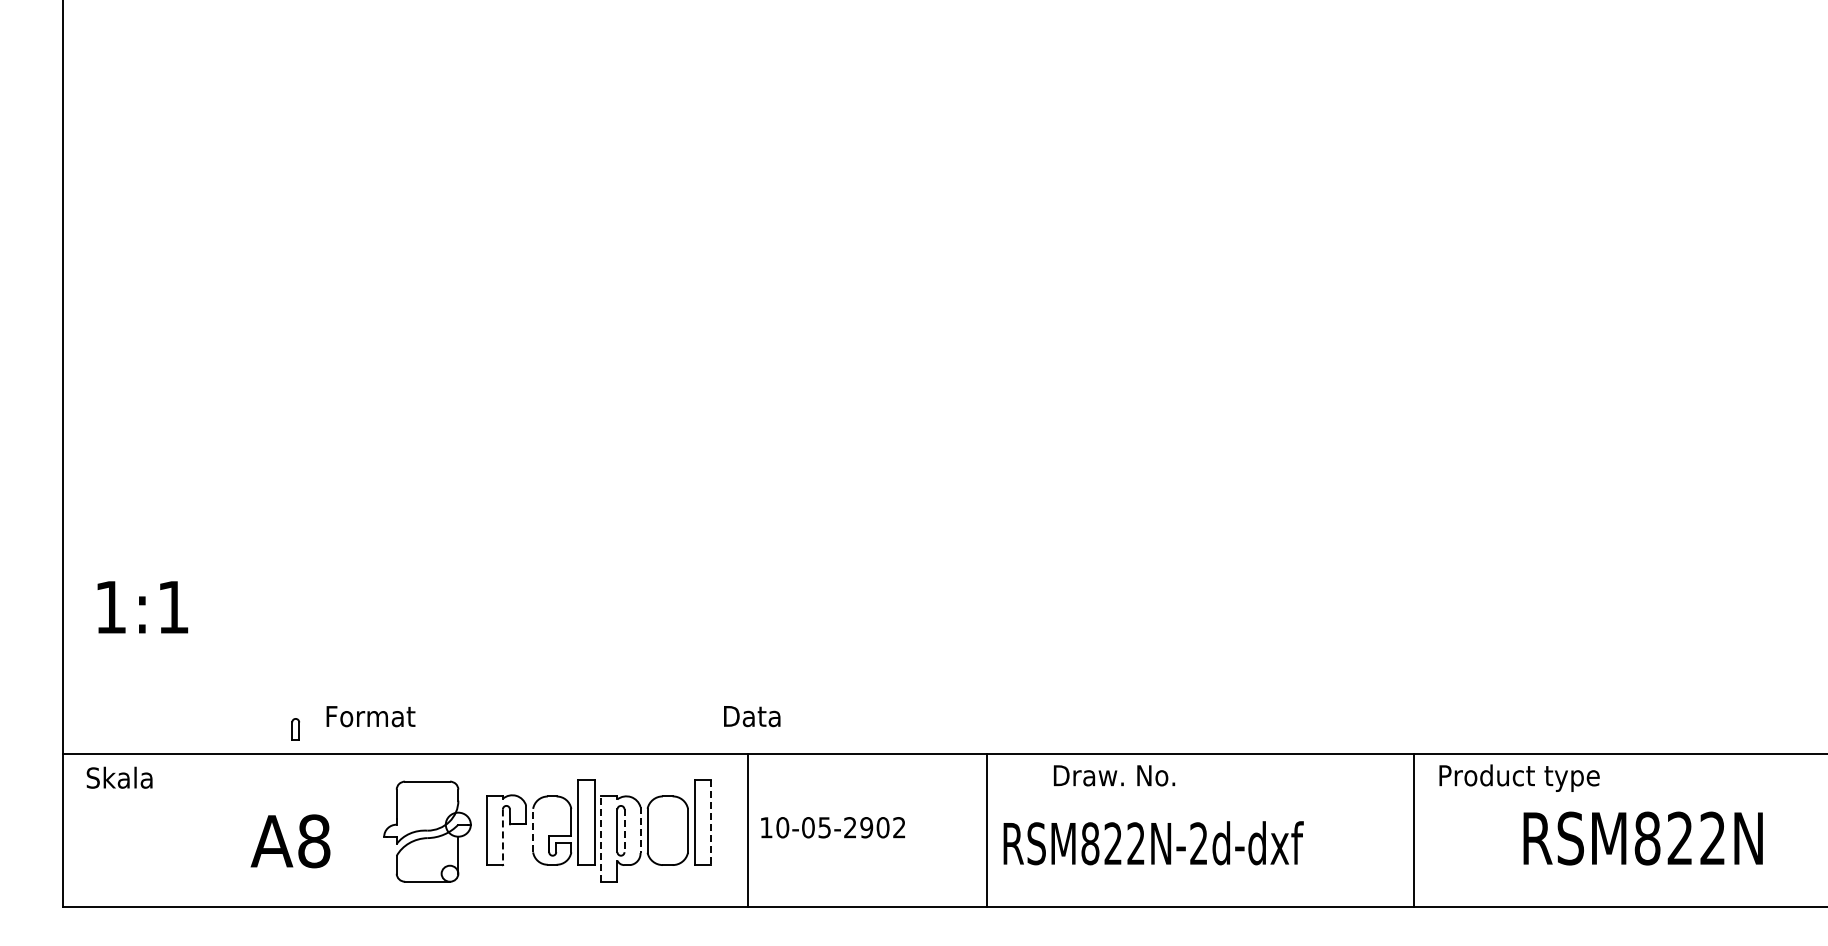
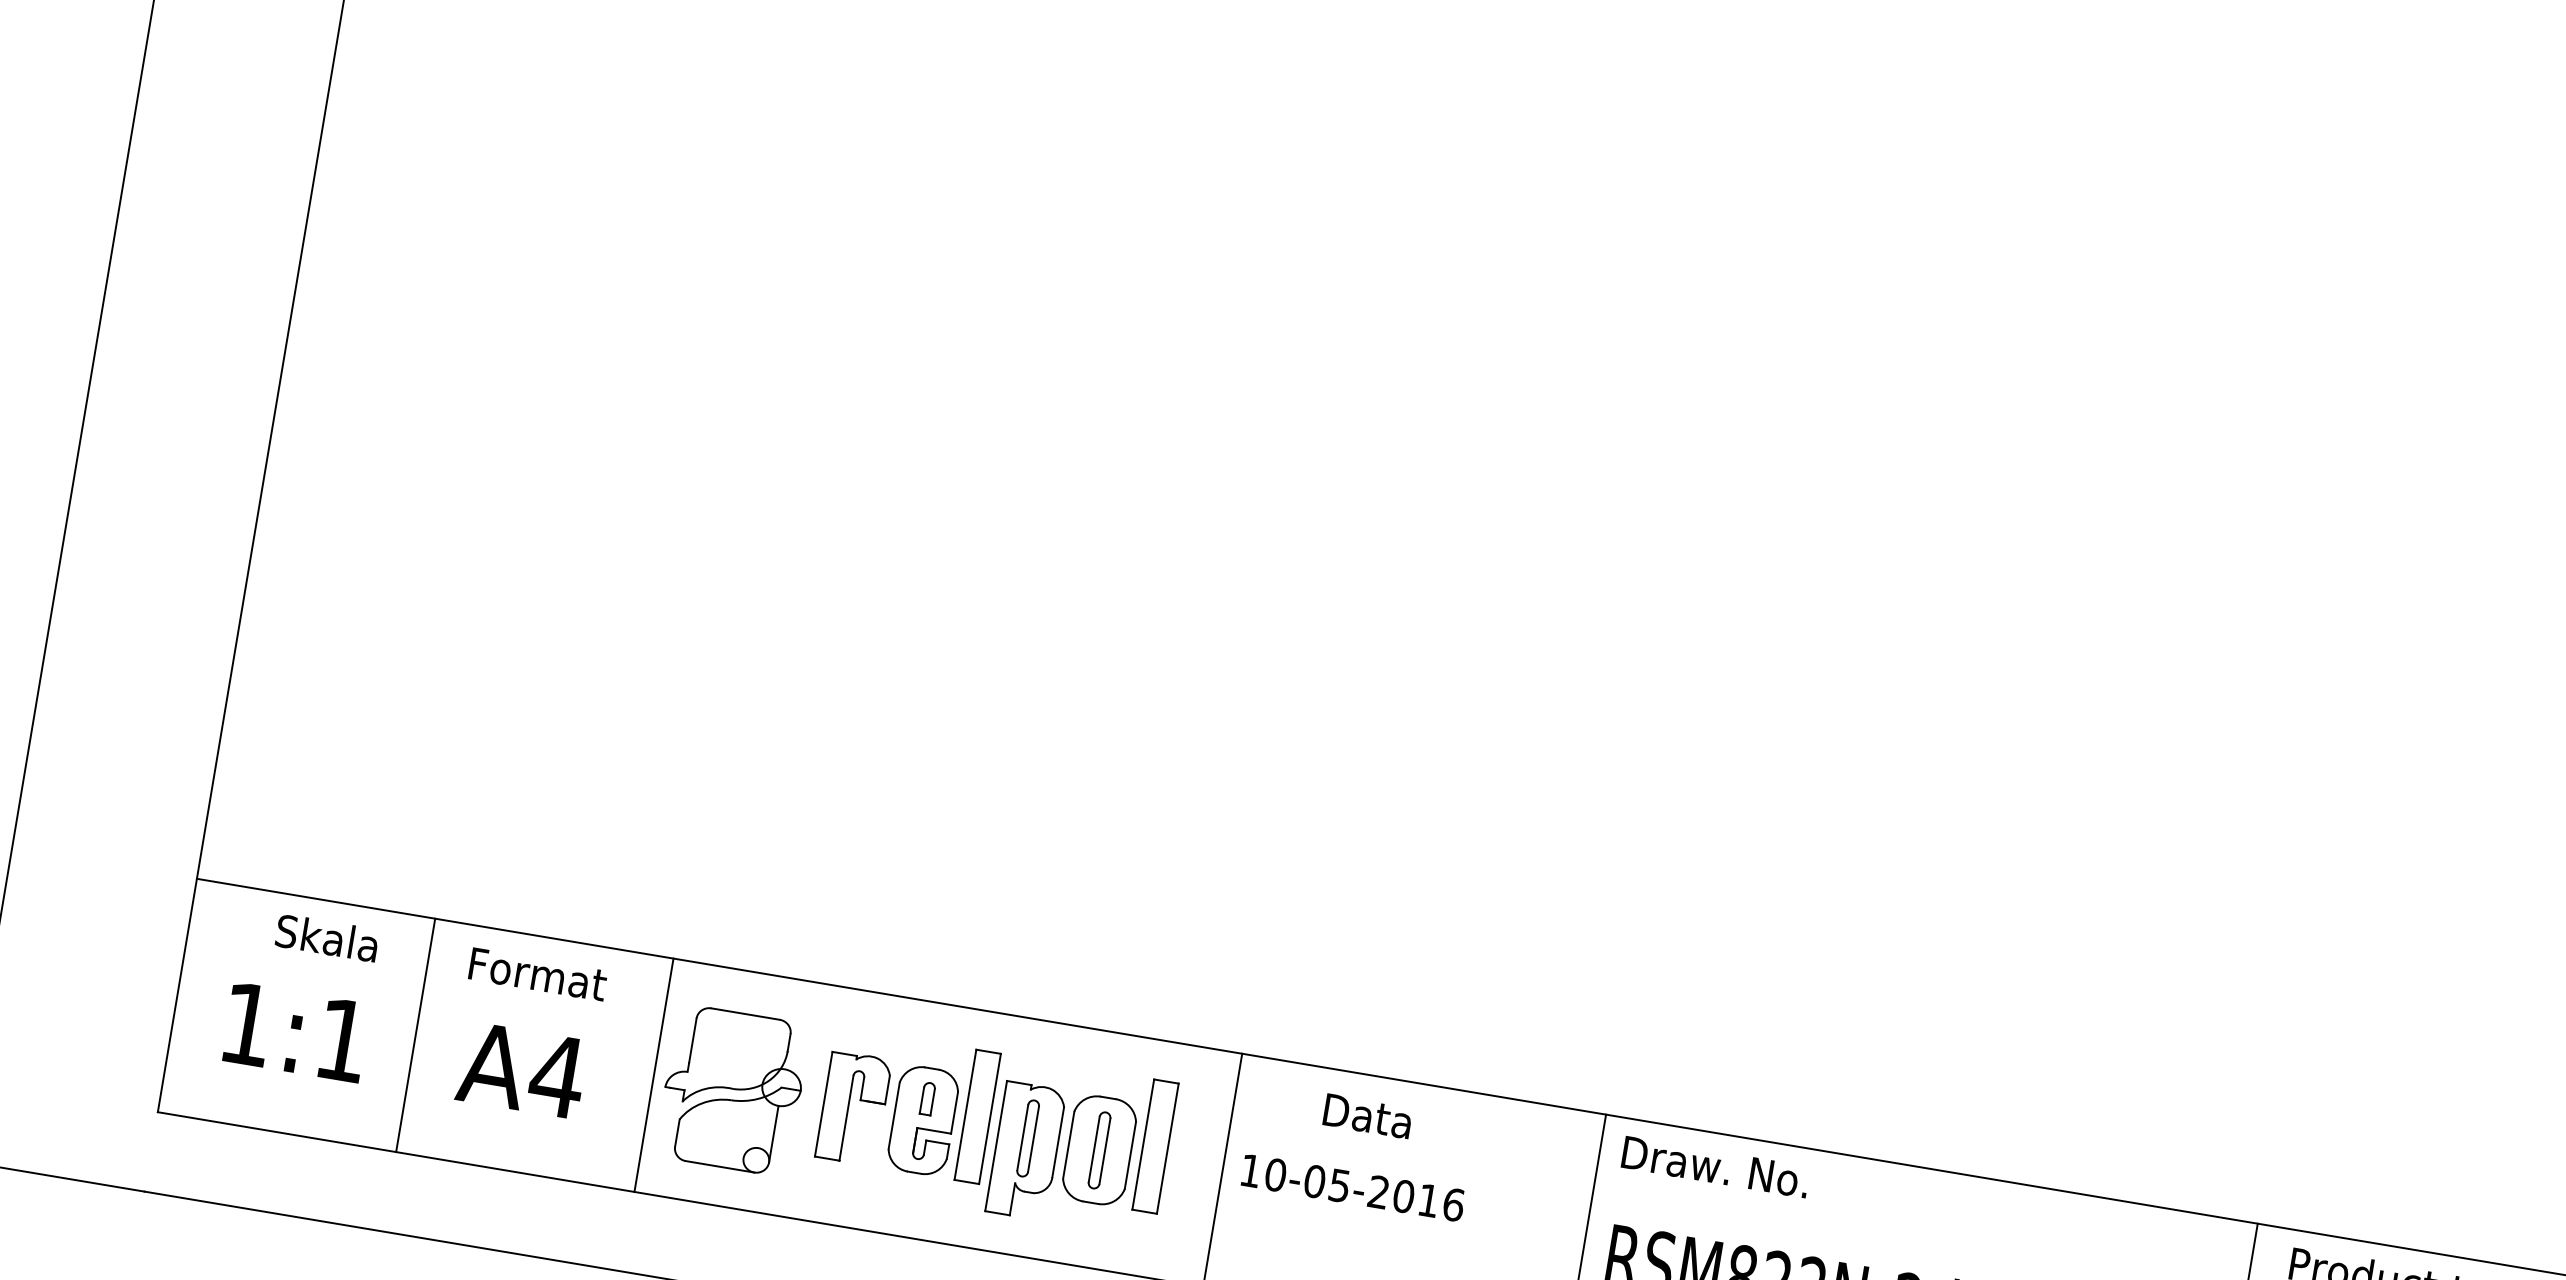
text: (142, 607) -> (295, 1032), moved
text: (370, 716) -> (537, 974), moved
text: (752, 716) -> (1368, 1116), moved
part: (295, 729) -> (927, 1099), moved
text: (1114, 775) -> (1715, 1166), moved
text: (119, 777) -> (327, 937), moved
line: (711, 822) -> (1168, 1148), dashed -> solid
text: (882, 827) -> (1427, 1200), 10-05-2902 -> 10-05-2016
line: (219, 829) -> (416, 1033), added
line: (375, 829) -> (654, 1073), added
line: (533, 830) -> (894, 1115), dashed -> solid
line: (640, 830) -> (1058, 1142), dashed -> solid
part: (667, 830) -> (1099, 1149), added
line: (624, 831) -> (1033, 1140), dashed -> solid
line: (502, 837) -> (845, 1118), dashed -> solid
line: (601, 839) -> (996, 1146), dashed -> solid
text: (314, 841) -> (557, 1076), A8 -> A4

